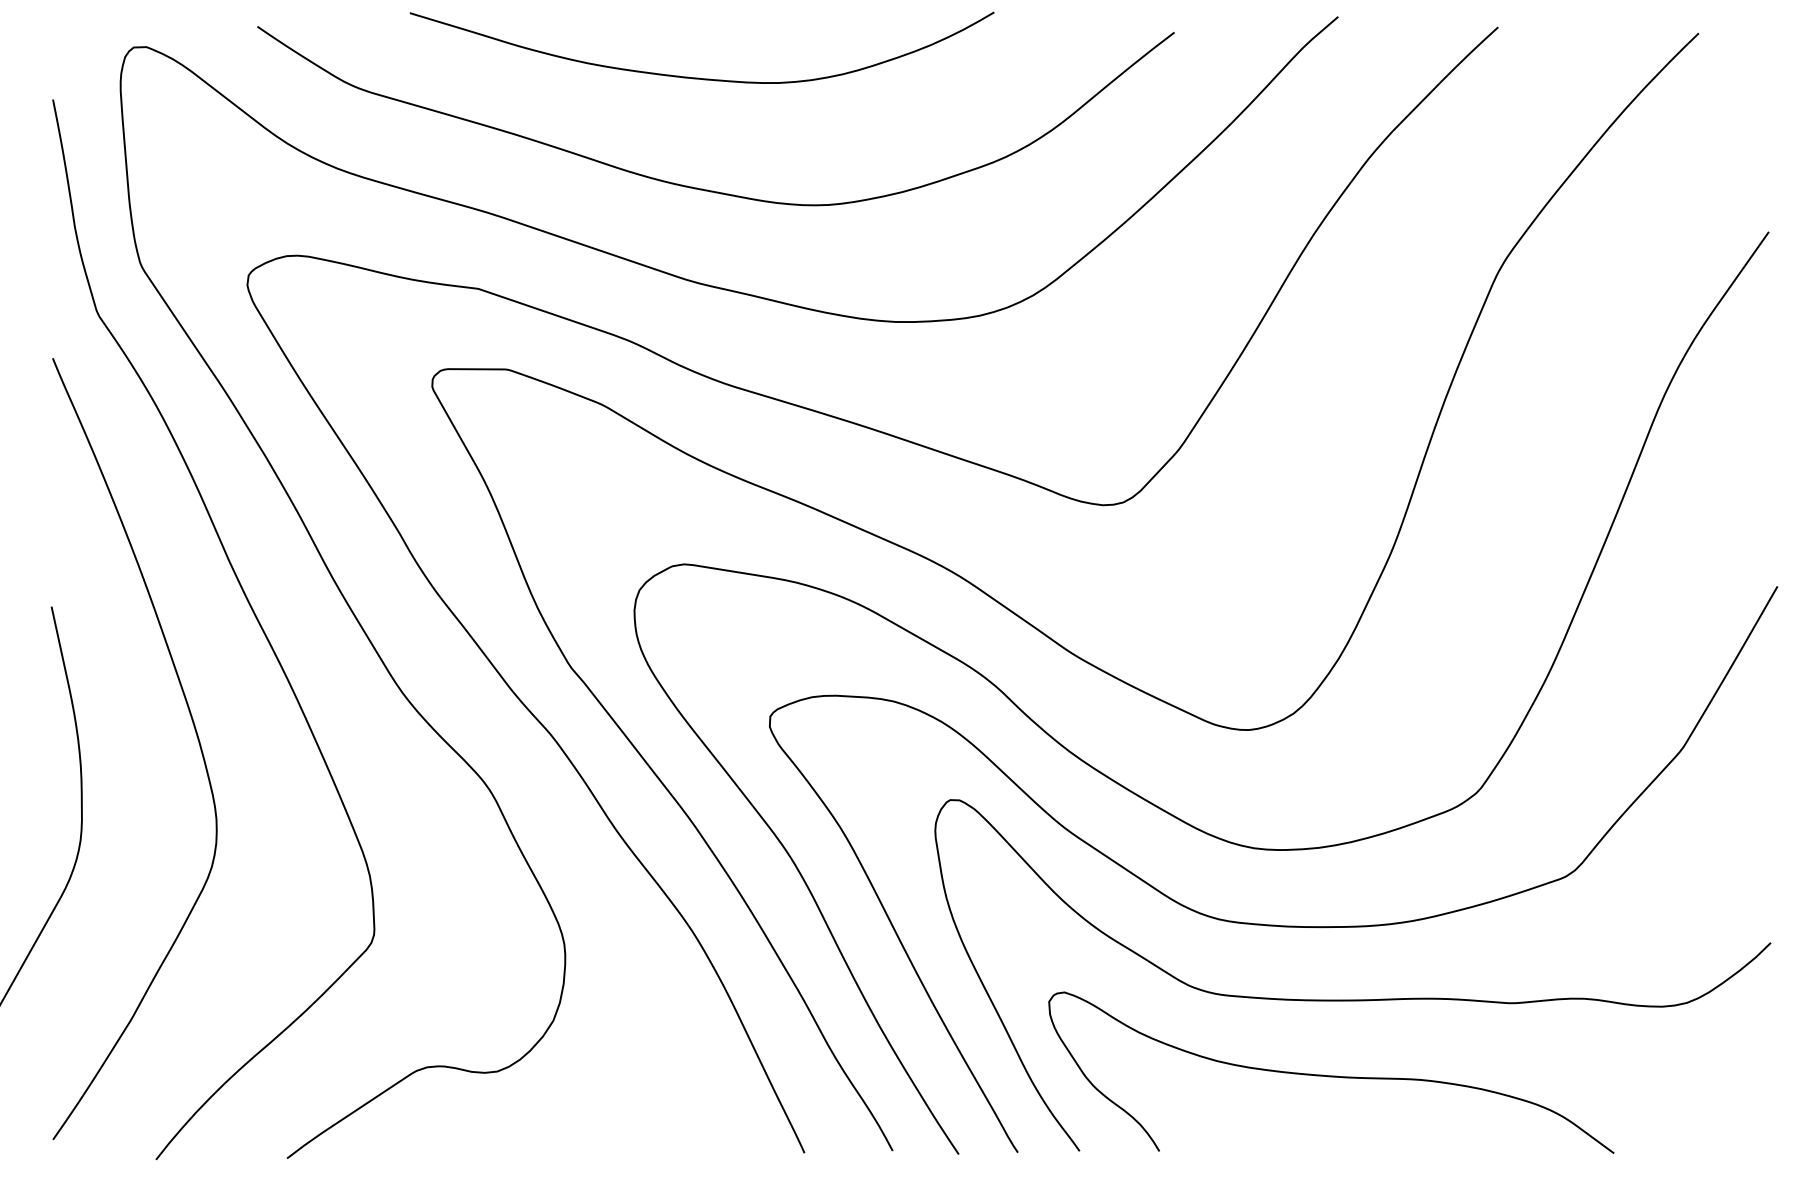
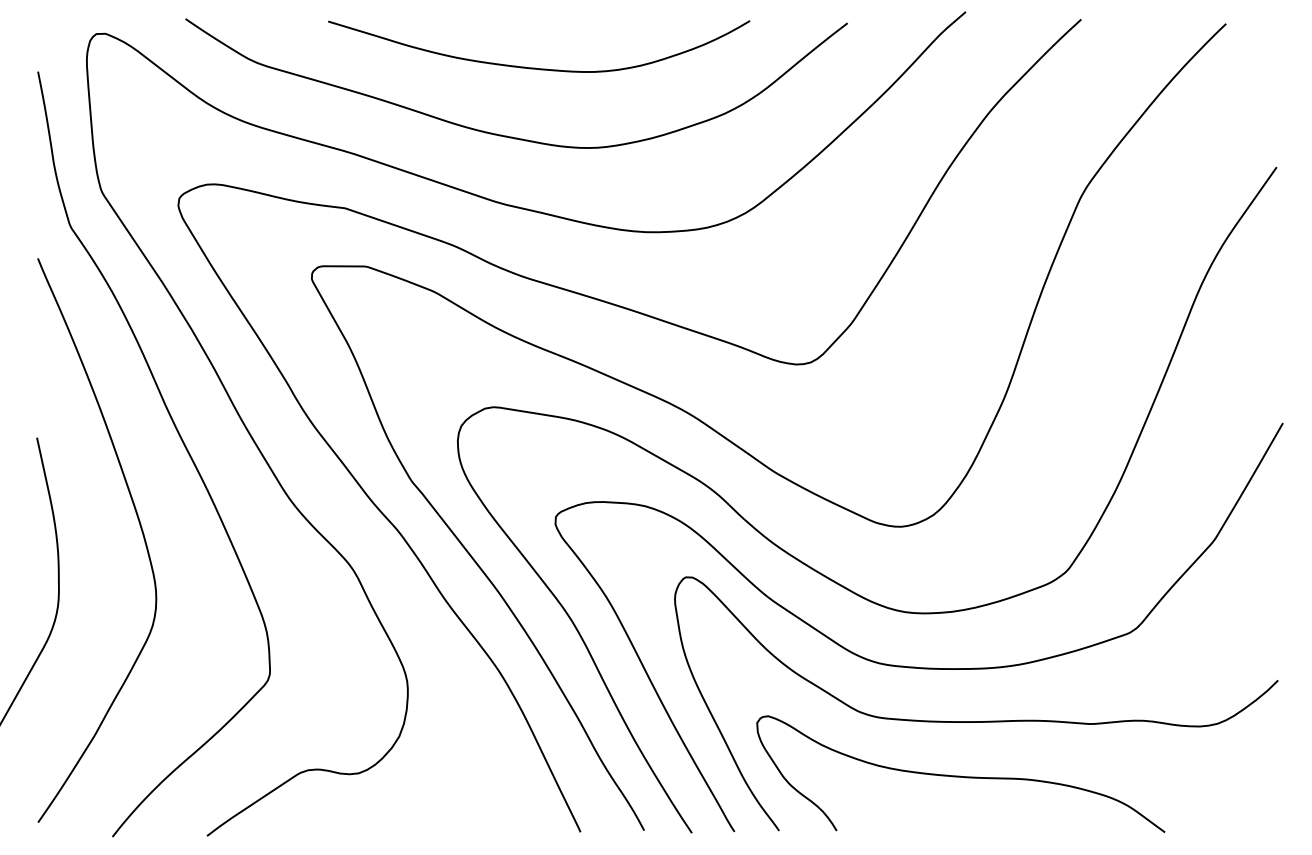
curve: (699, 77) -> (537, 67), moved

